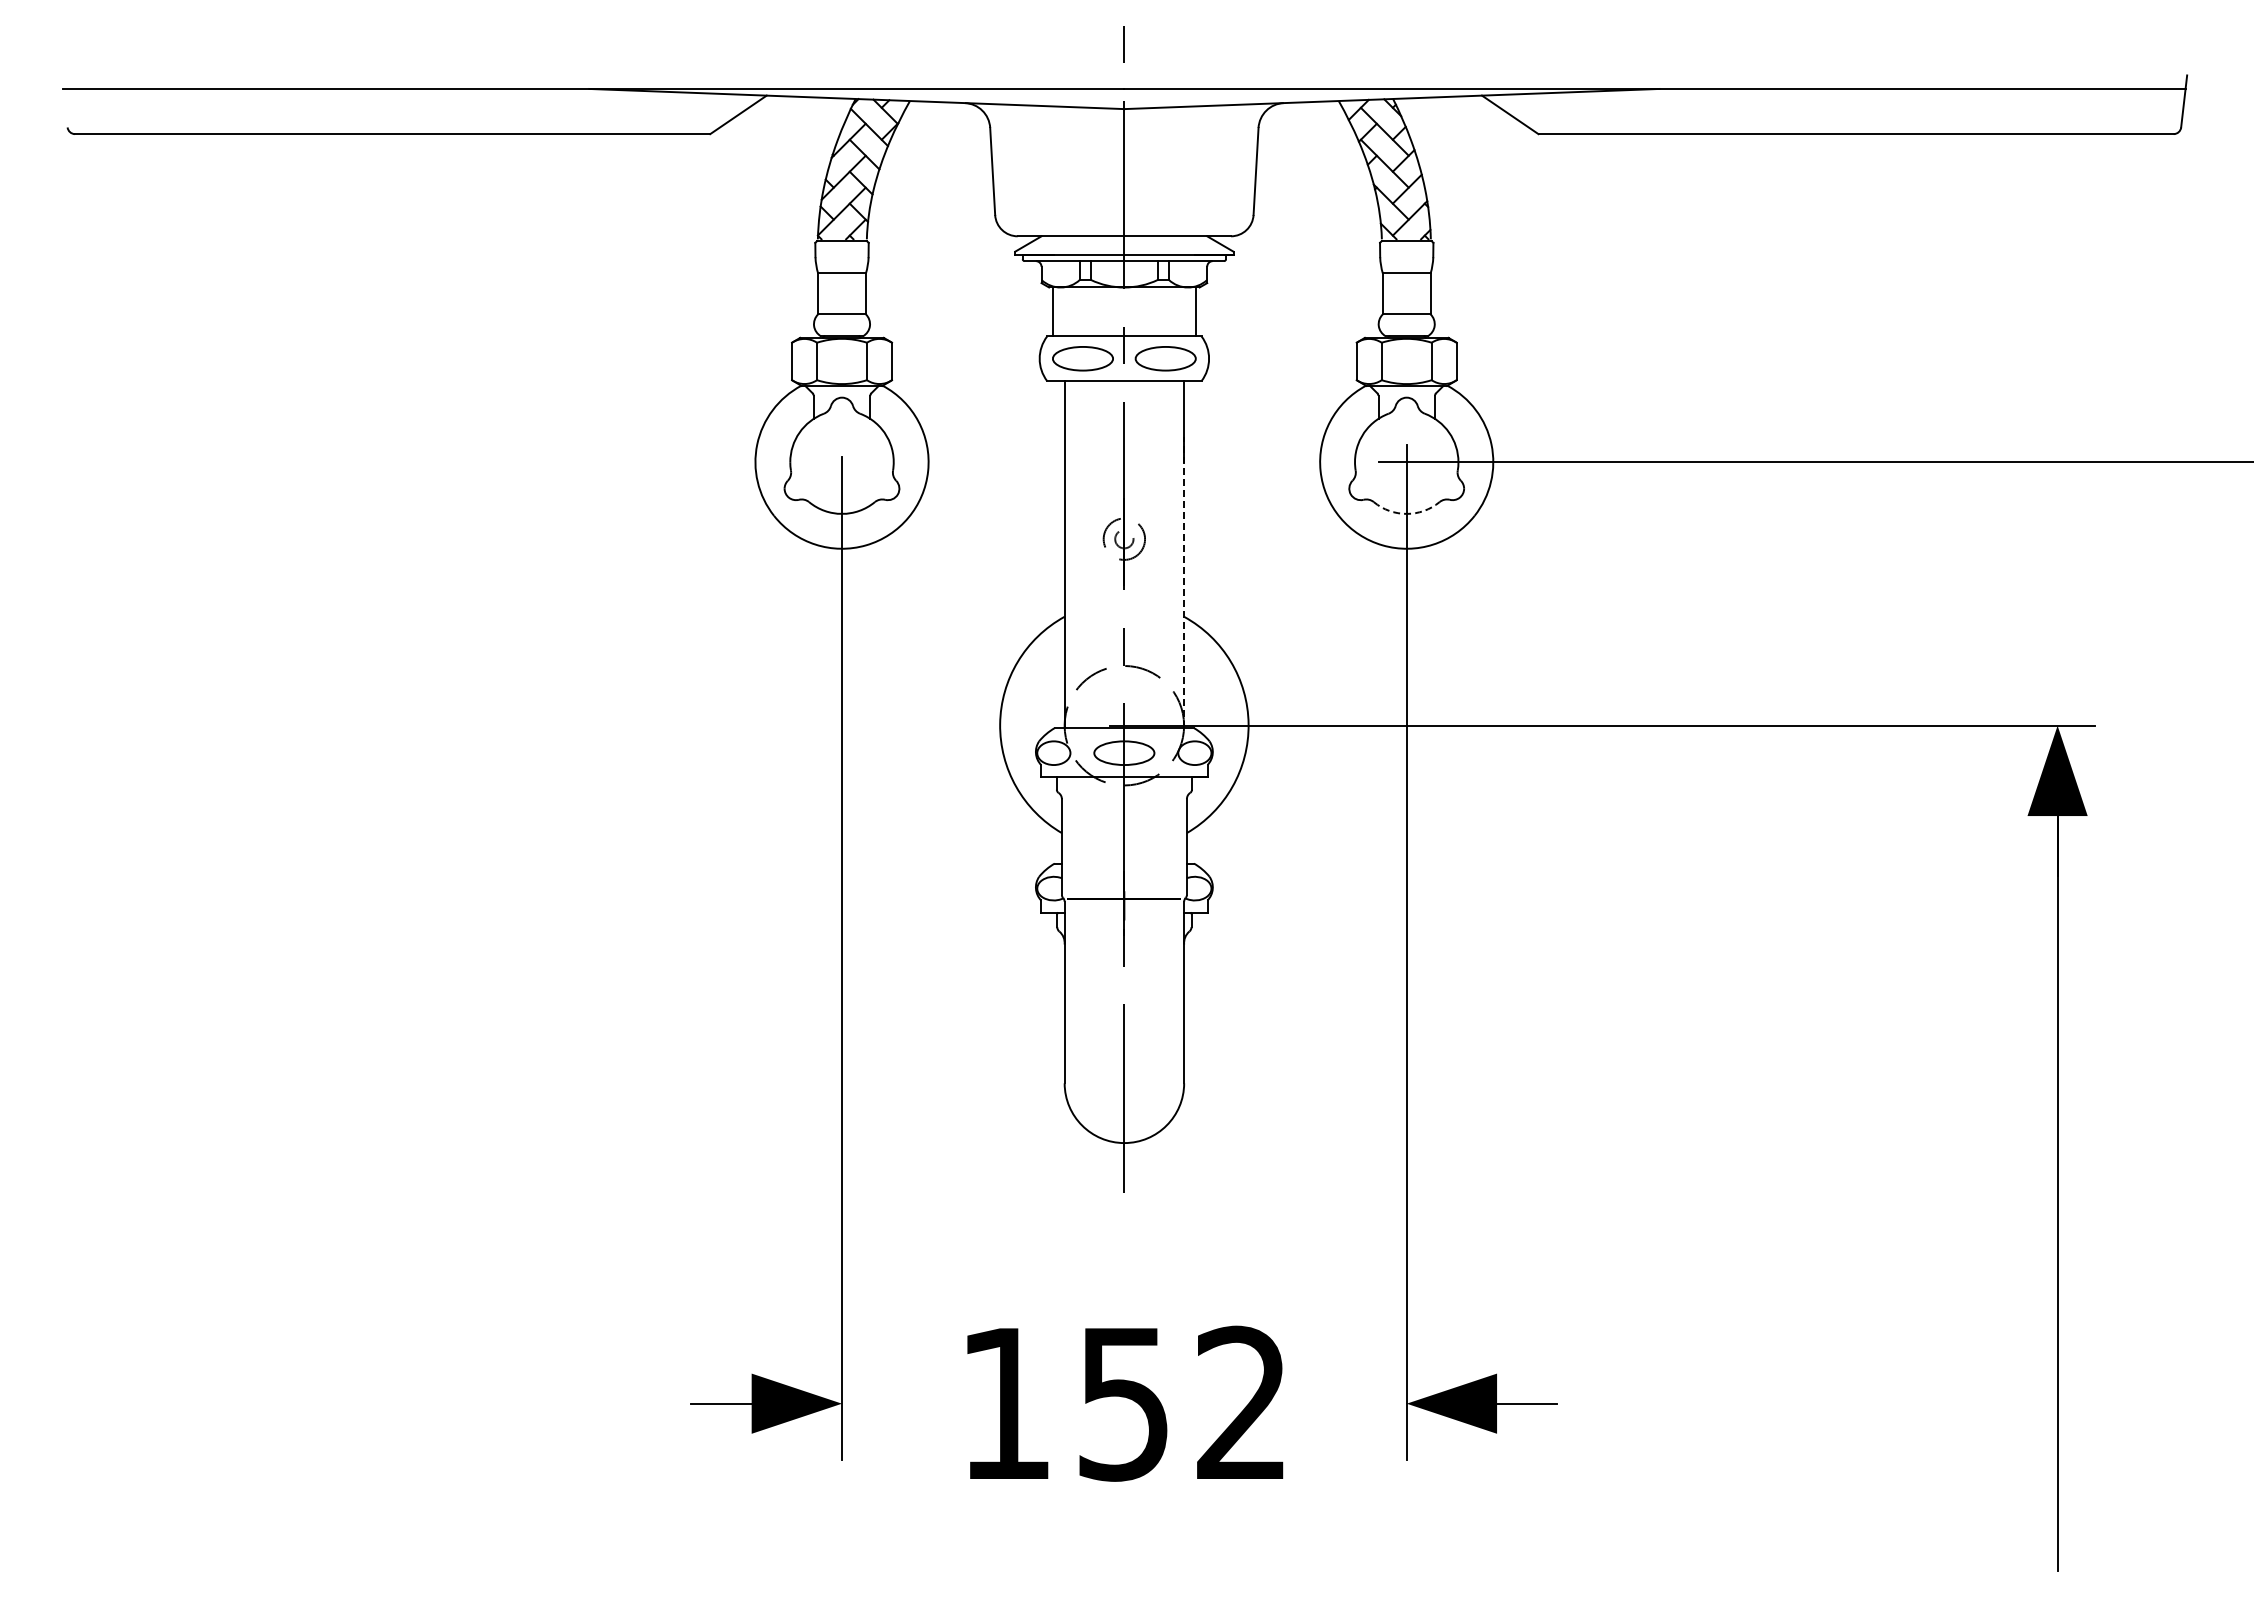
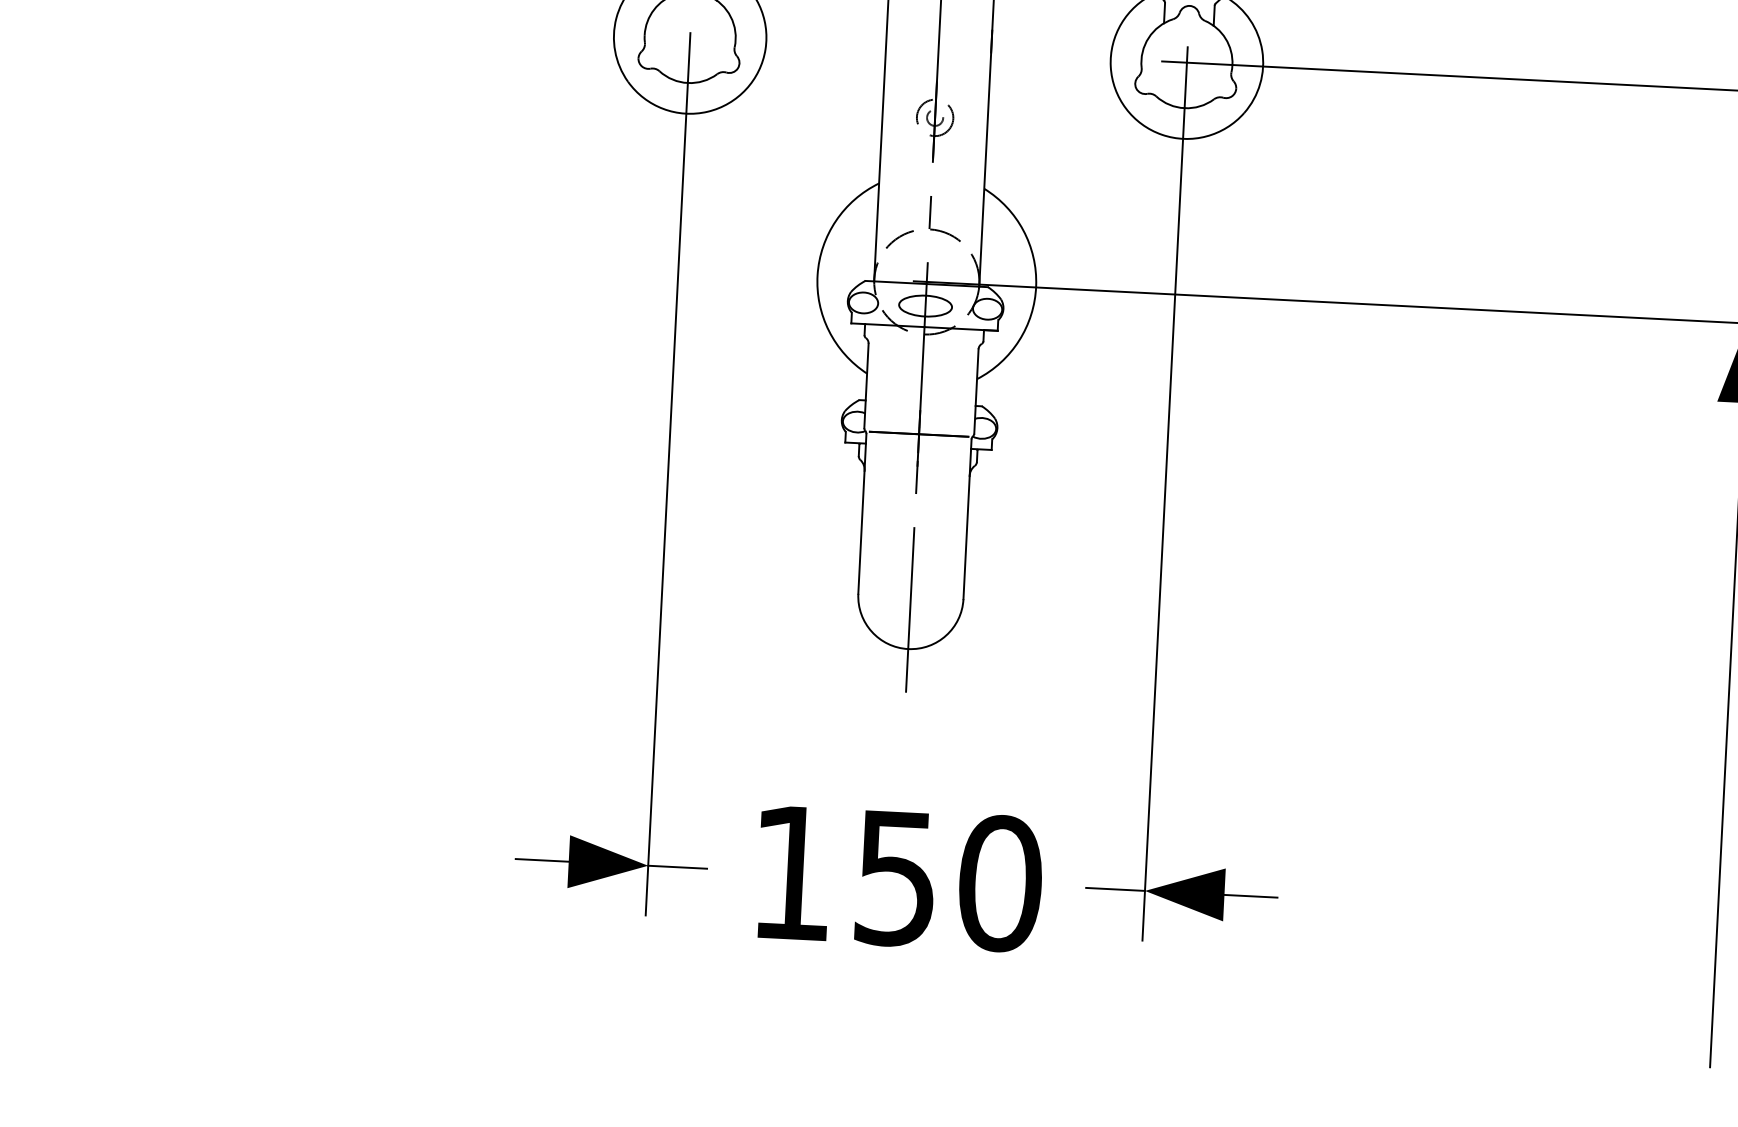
arc: (1406, 513) -> (1184, 107), dashed -> solid
line: (1184, 582) -> (986, 158), dashed -> solid
line: (875, 1403) -> (677, 867), added
text: (1242, 1403) -> (1000, 883), 152 -> 150
line: (1372, 1403) -> (1114, 889), added

